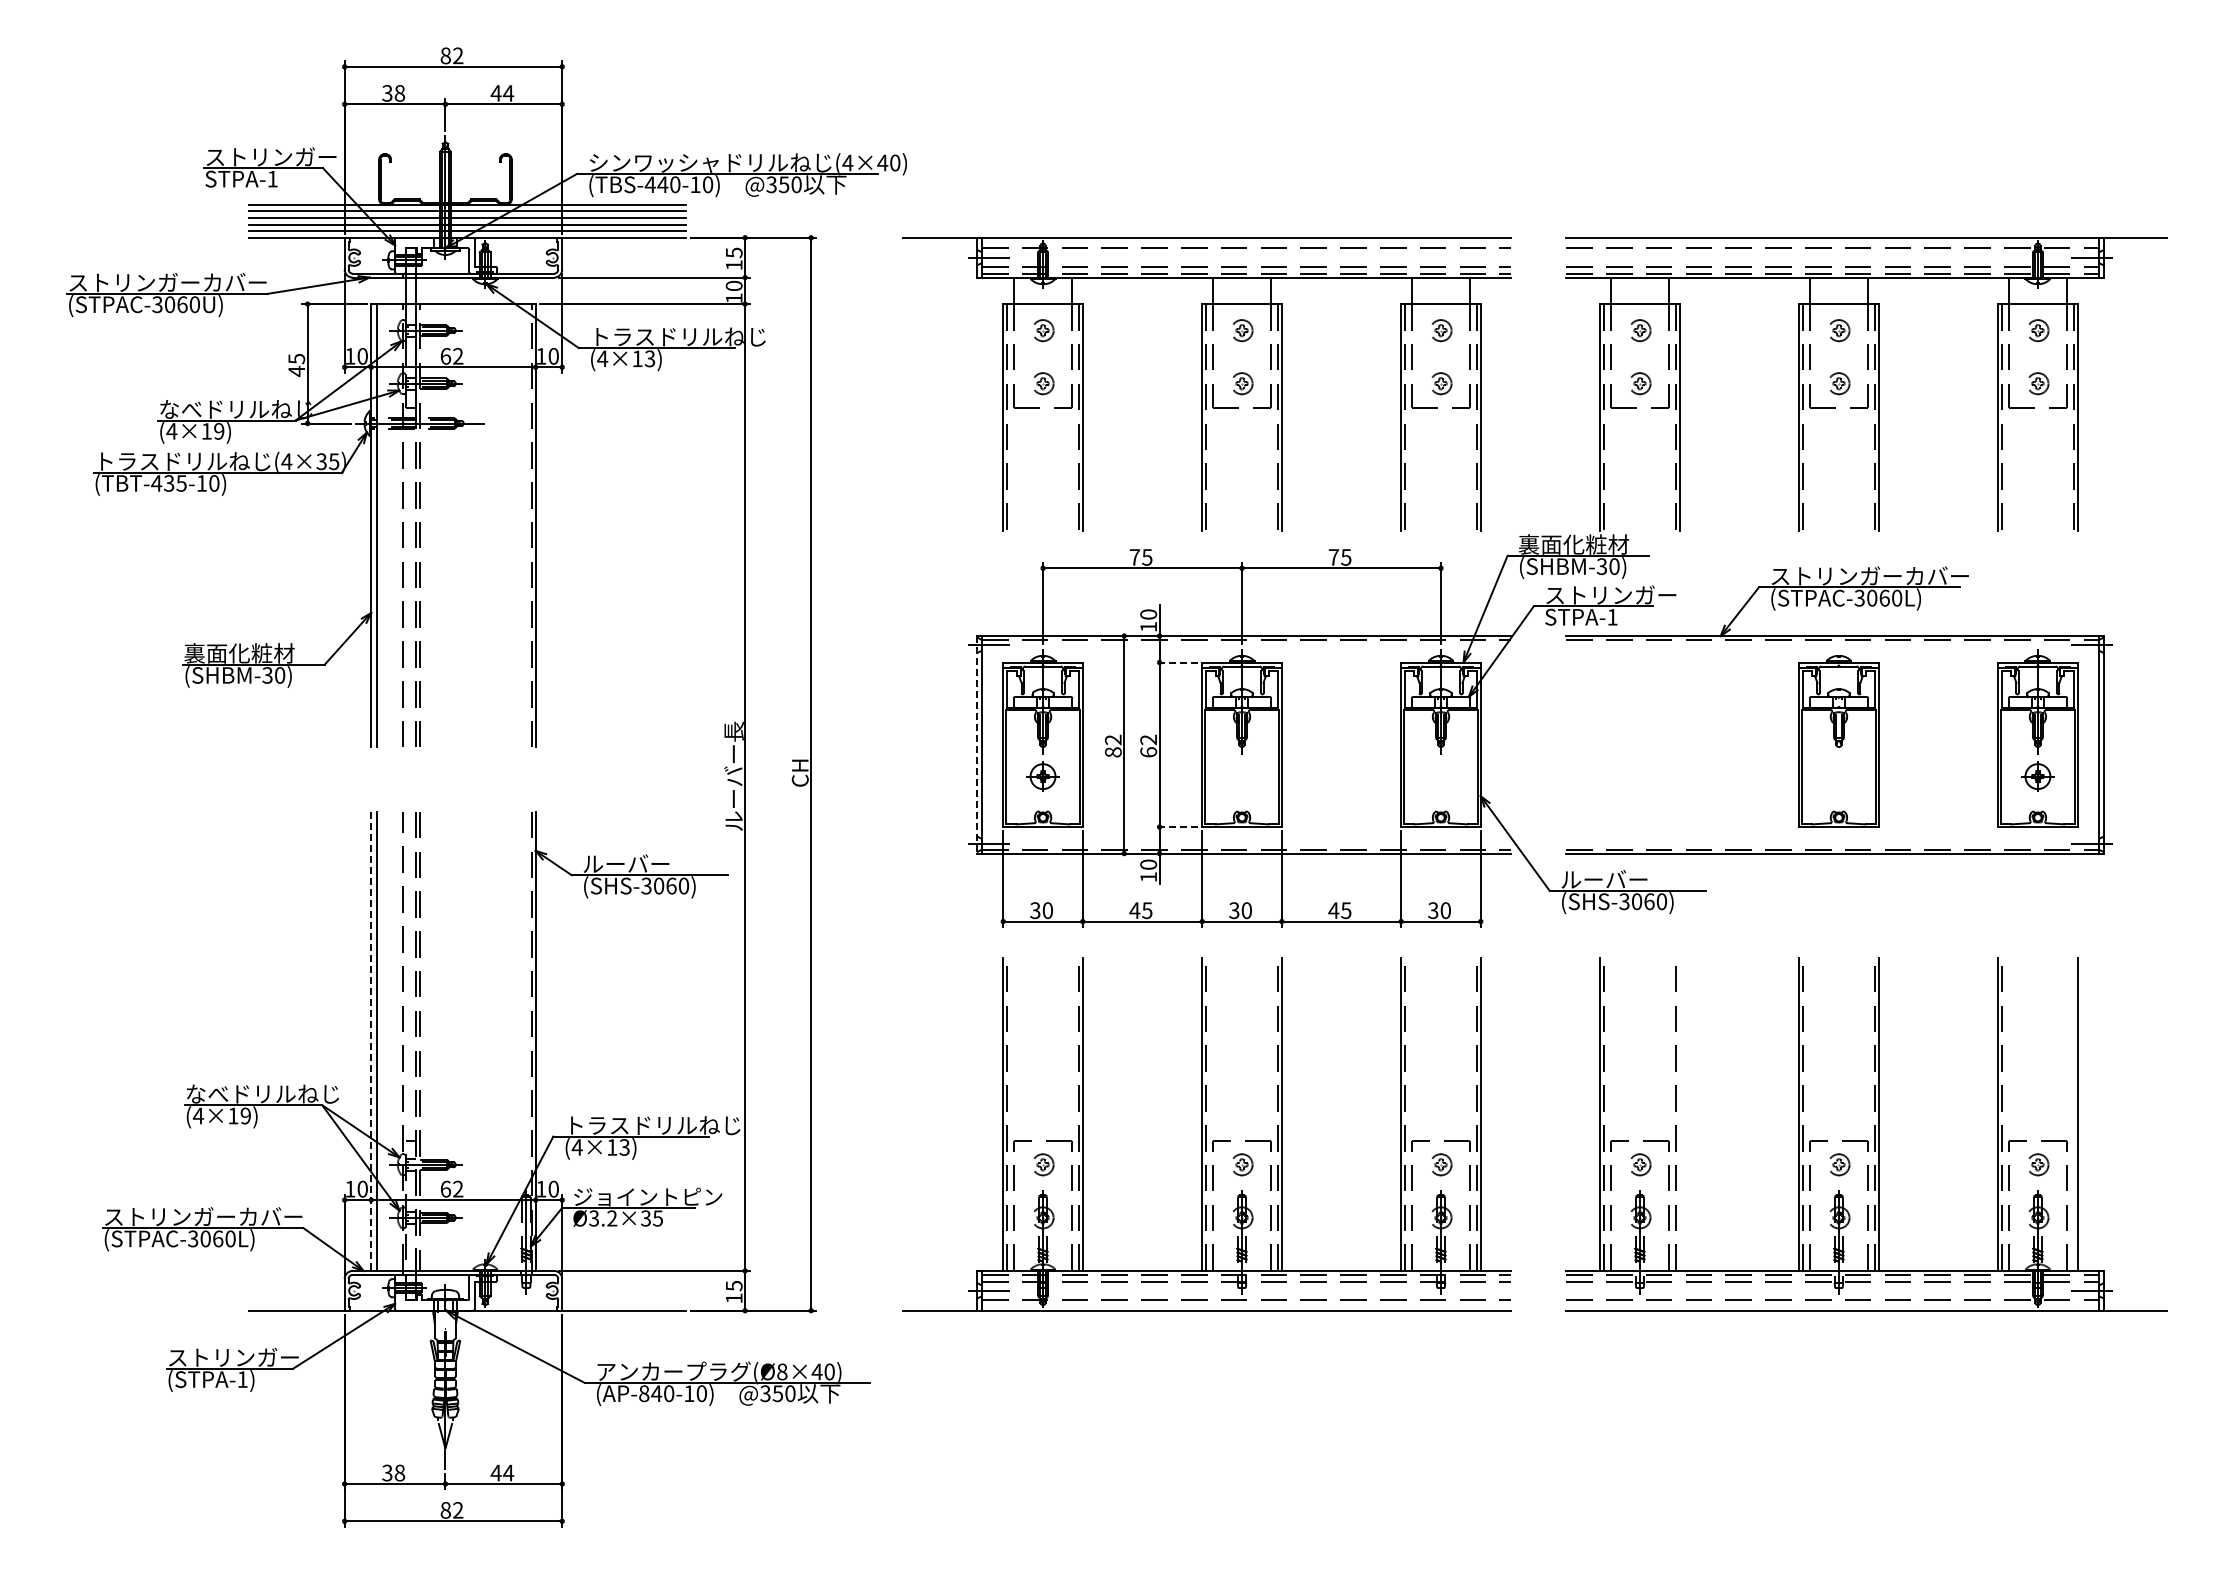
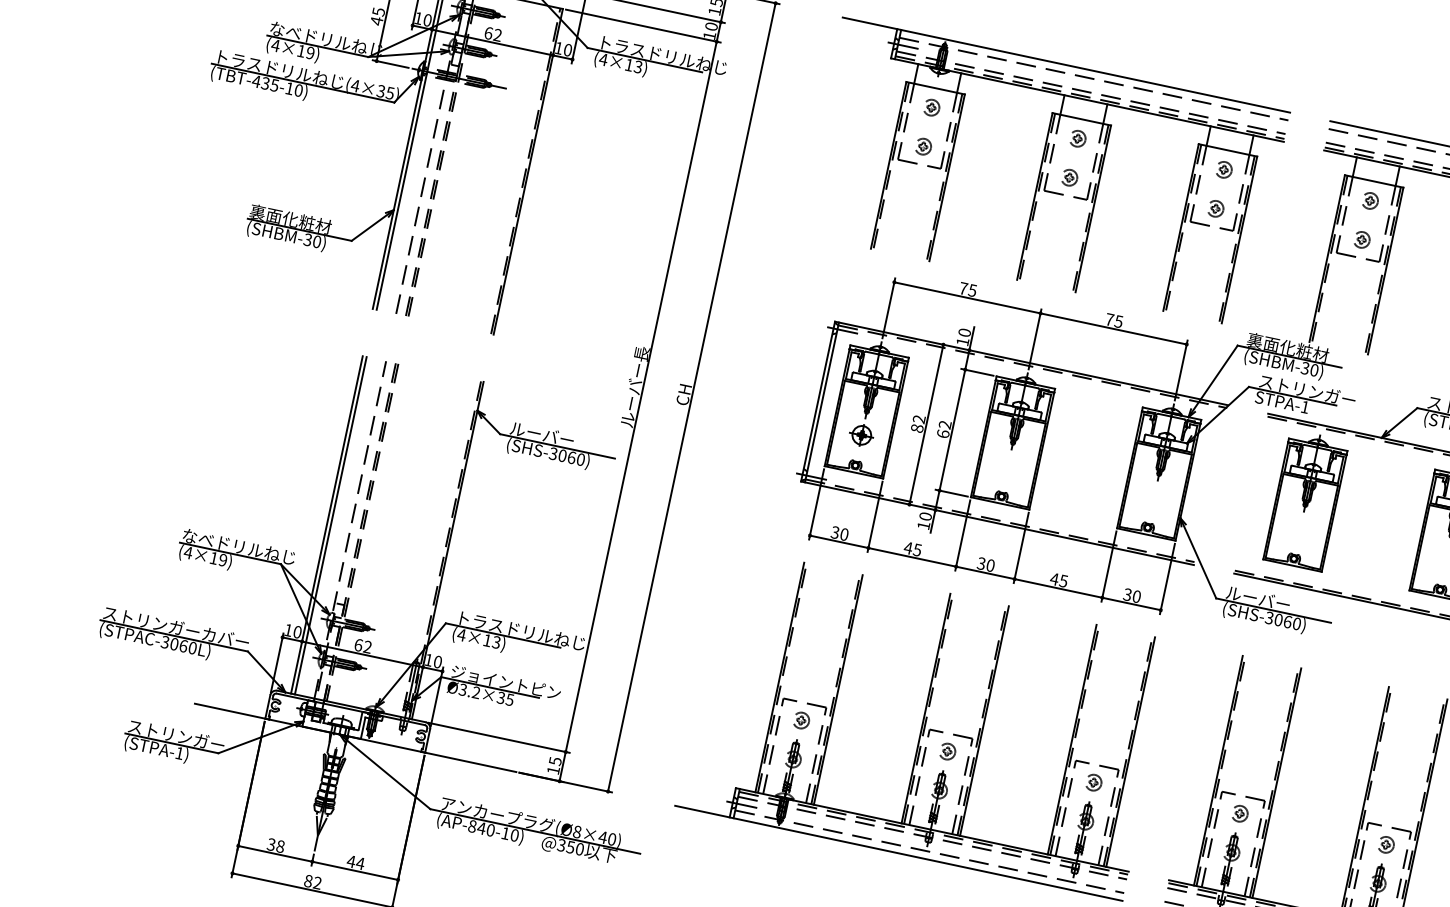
line: (1176, 662) -> (977, 372), dashed -> solid
part: (1639, 738) -> (1305, 500), added
line: (976, 744) -> (817, 401), dashed -> solid
line: (1176, 827) -> (951, 493), dashed -> solid
line: (371, 1041) -> (327, 525), dashed -> solid
line: (1679, 1114) -> (1276, 782), added

